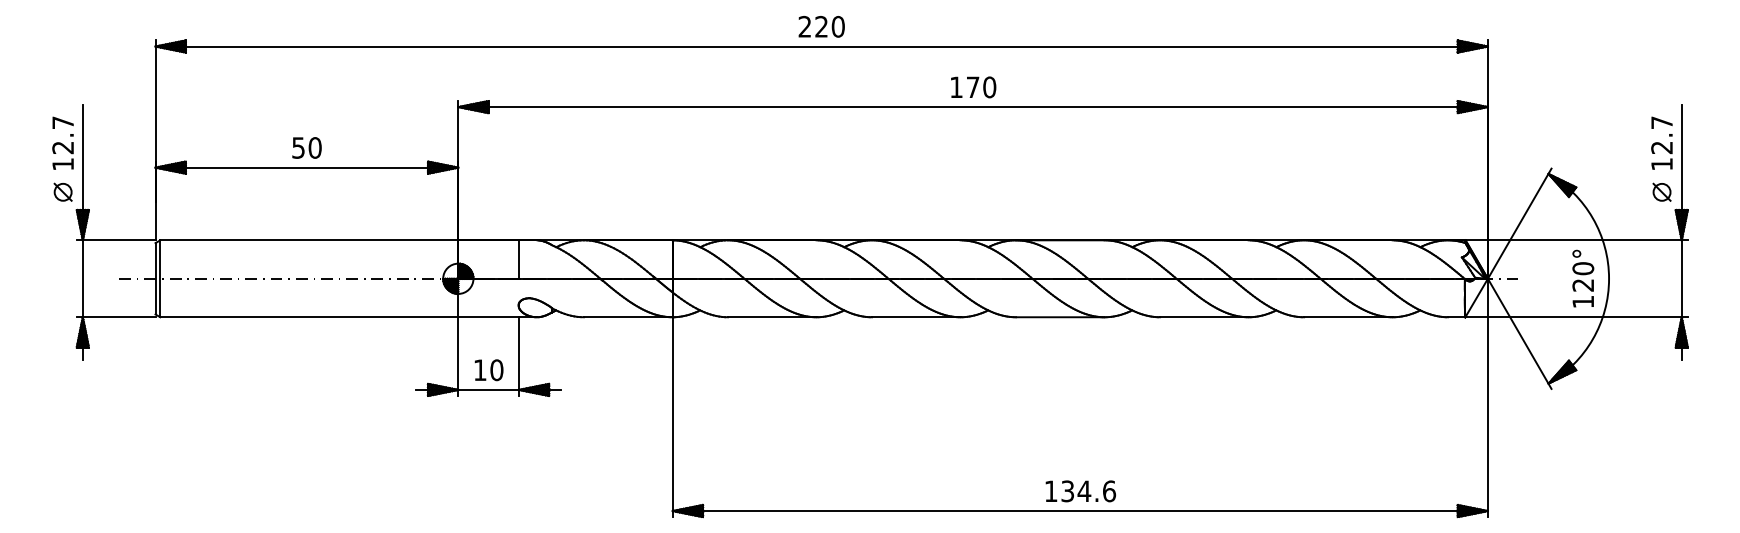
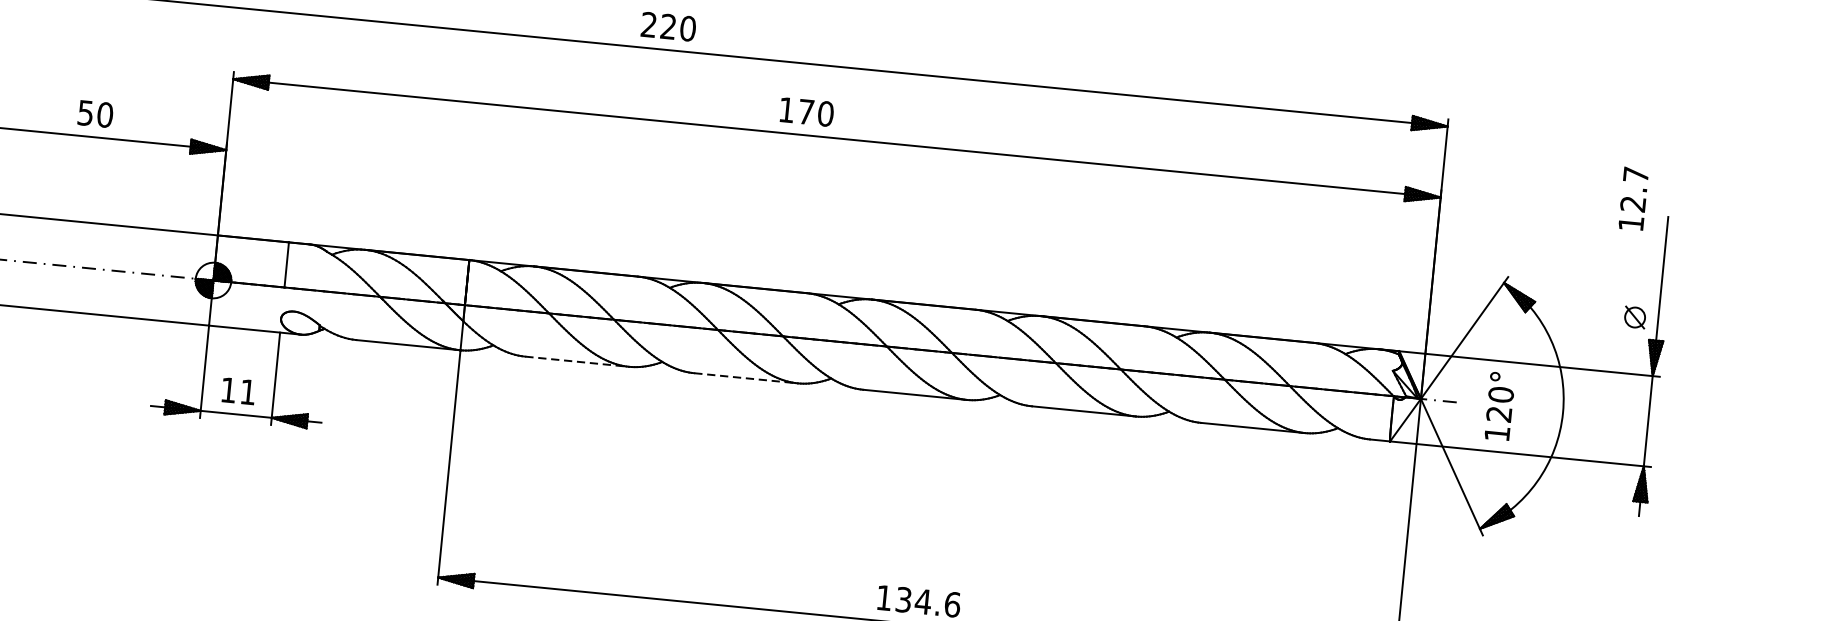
text: (973, 87) -> (806, 112), moved
text: (1661, 142) -> (1633, 197), moved
text: (306, 147) -> (95, 113), moved
text: (1583, 278) -> (1500, 406), moved
line: (772, 317) -> (577, 362), solid -> dashed
line: (916, 317) -> (746, 378), solid -> dashed
text: (496, 370) -> (247, 392), 10 -> 11

